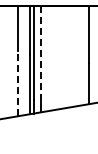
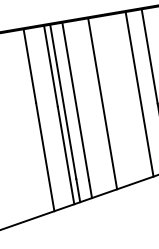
line: (41, 54) -> (76, 102), dashed -> solid
line: (79, 55) -> (139, 93), added
line: (56, 57) -> (101, 103), added
line: (17, 83) -> (44, 157), dashed -> solid

